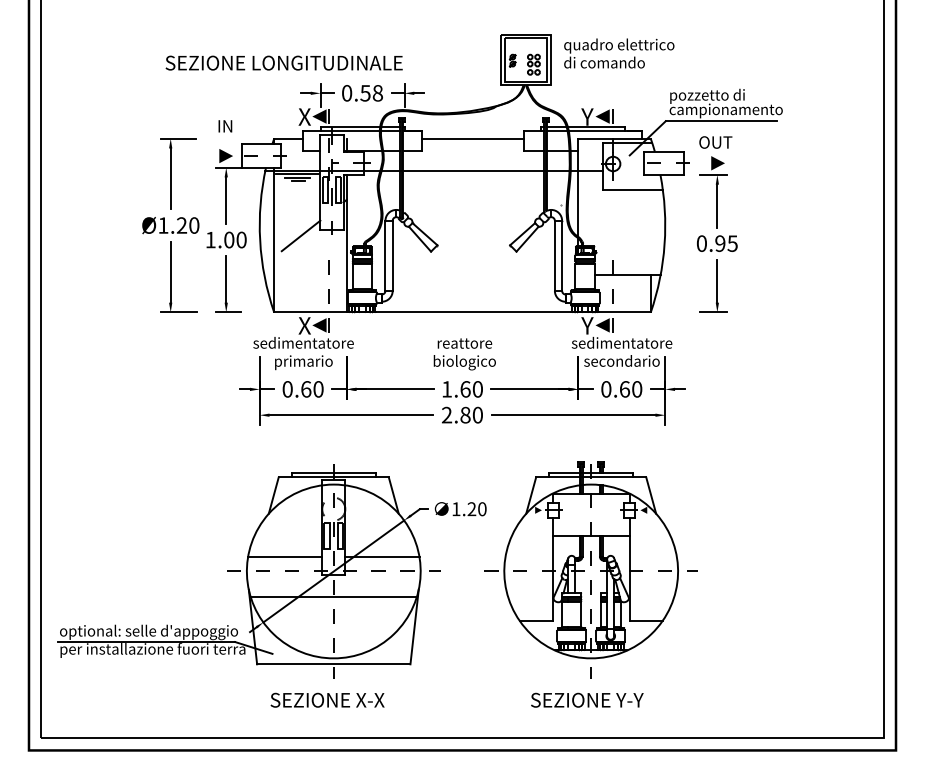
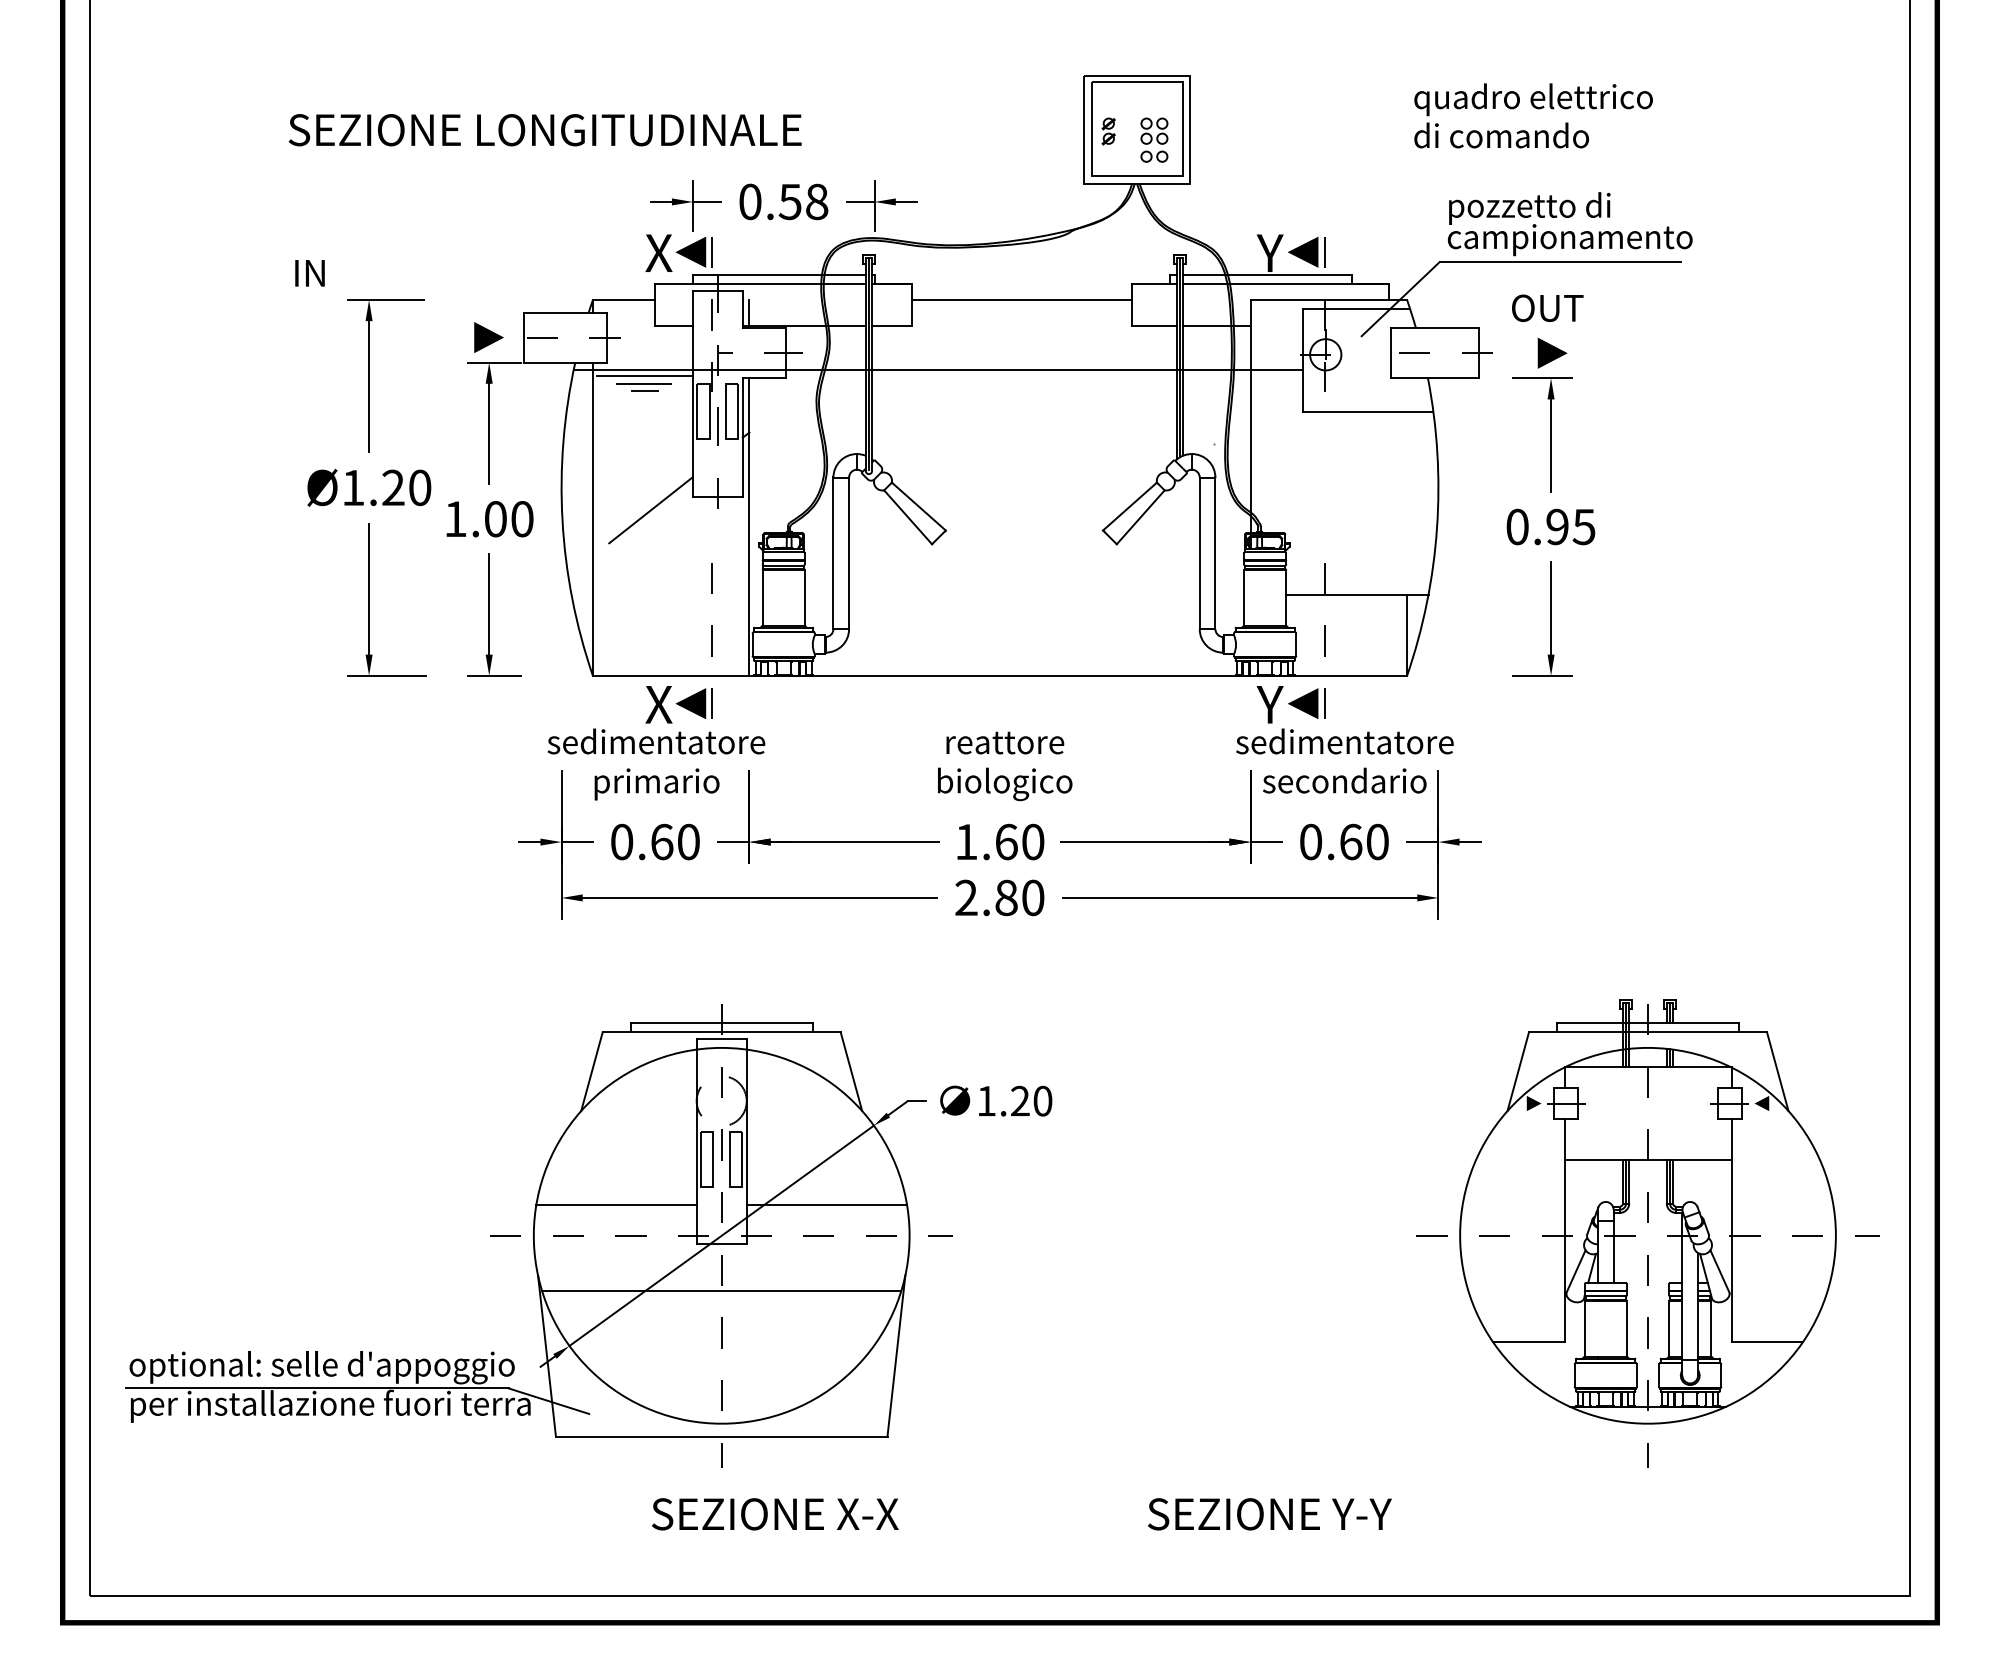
text: (619, 53) -> (1534, 115), moved
text: (283, 62) -> (543, 128), moved
text: (225, 126) -> (310, 273), moved
part: (590, 569) -> (1646, 1231), moved
text: (327, 699) -> (775, 1512), moved

